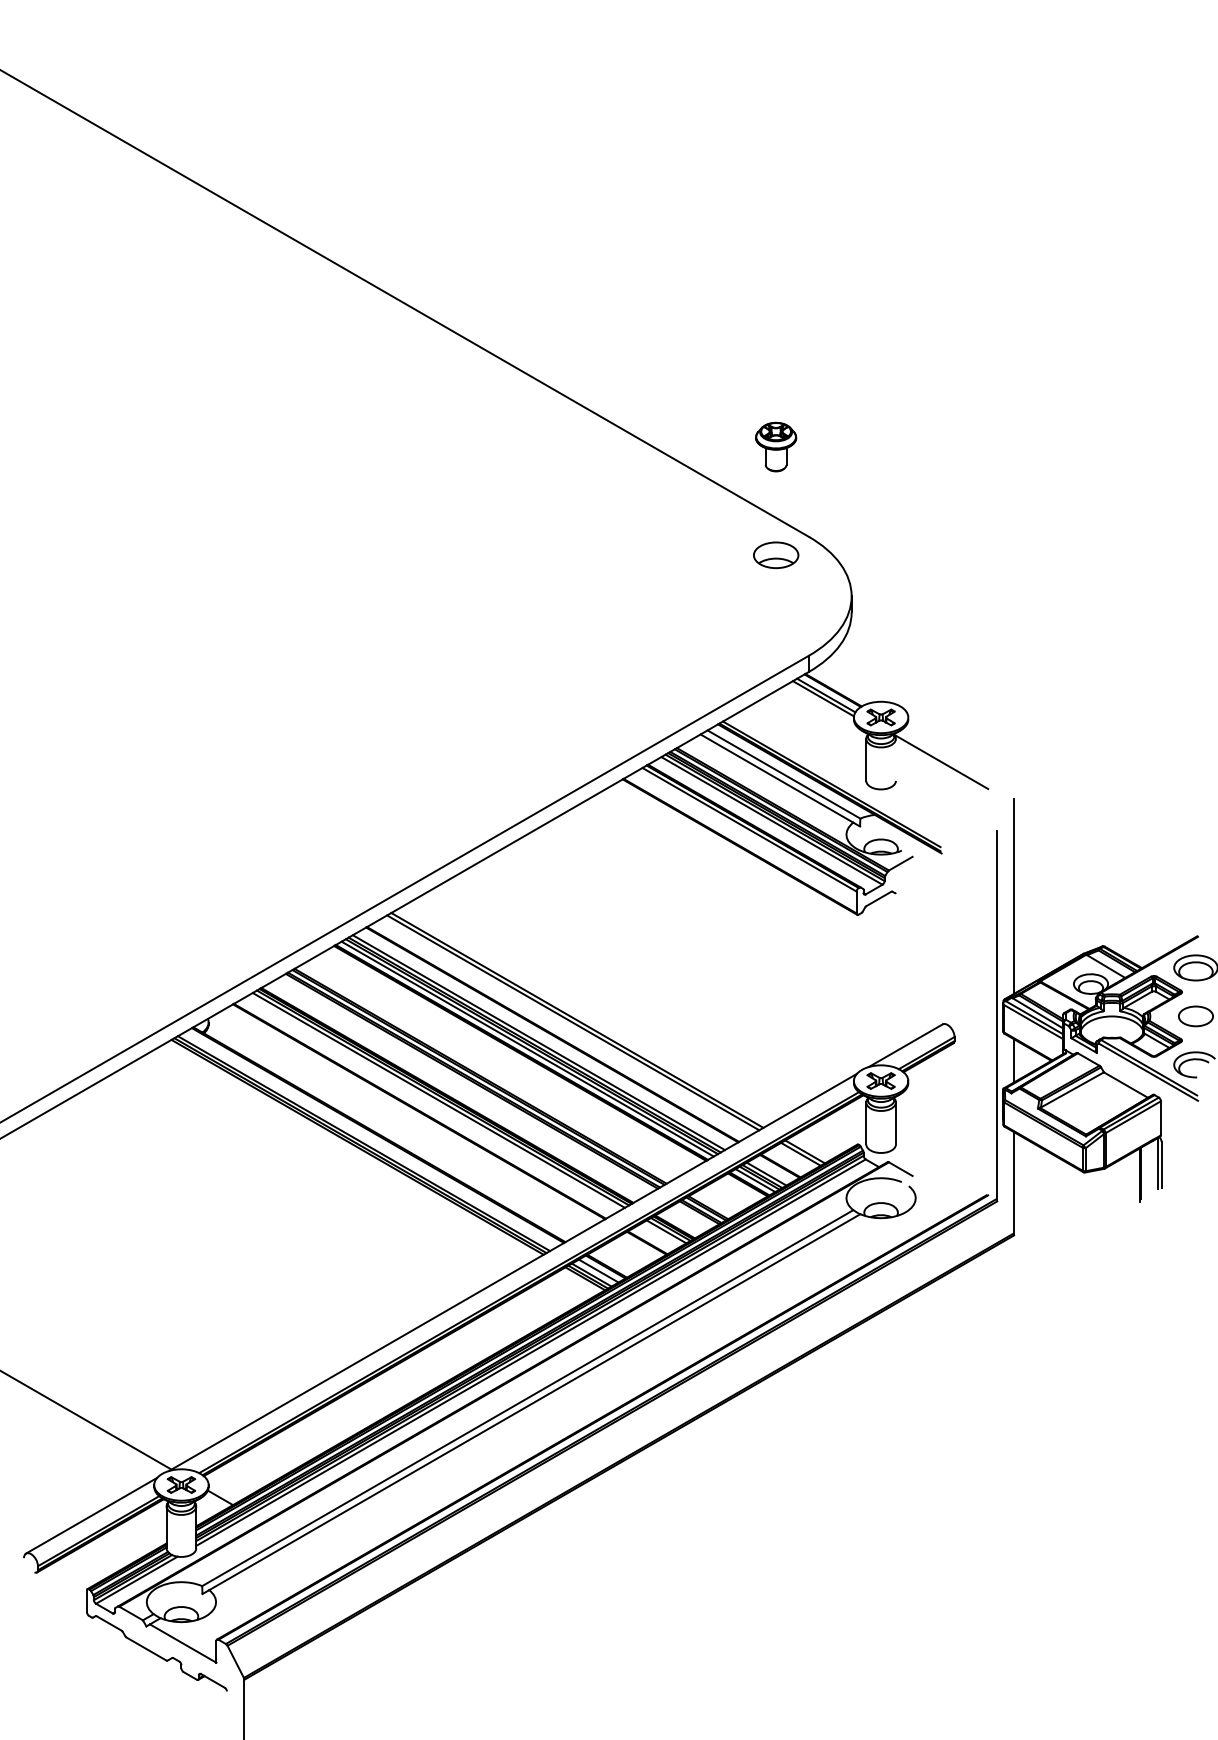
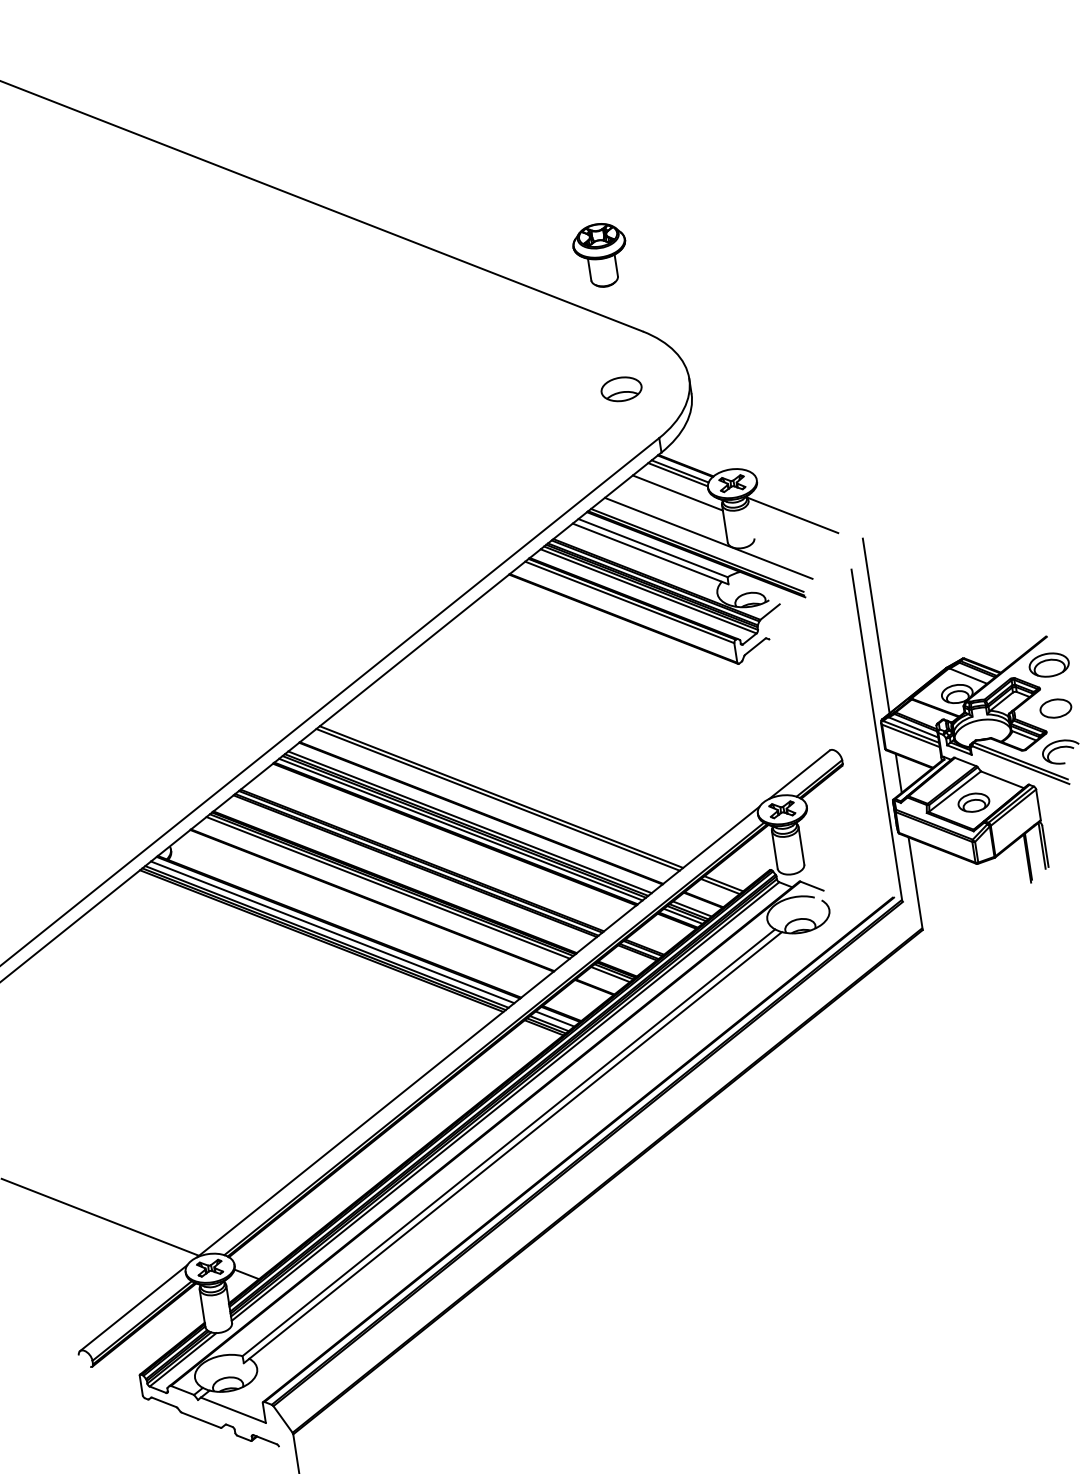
part: (775, 446) -> (600, 255), size x1.43
part: (776, 555) -> (621, 389), moved
line: (820, 718) -> (678, 492), added
line: (845, 772) -> (707, 537), added
part: (1090, 1105) -> (973, 802), added
line: (370, 1139) -> (332, 932), added

